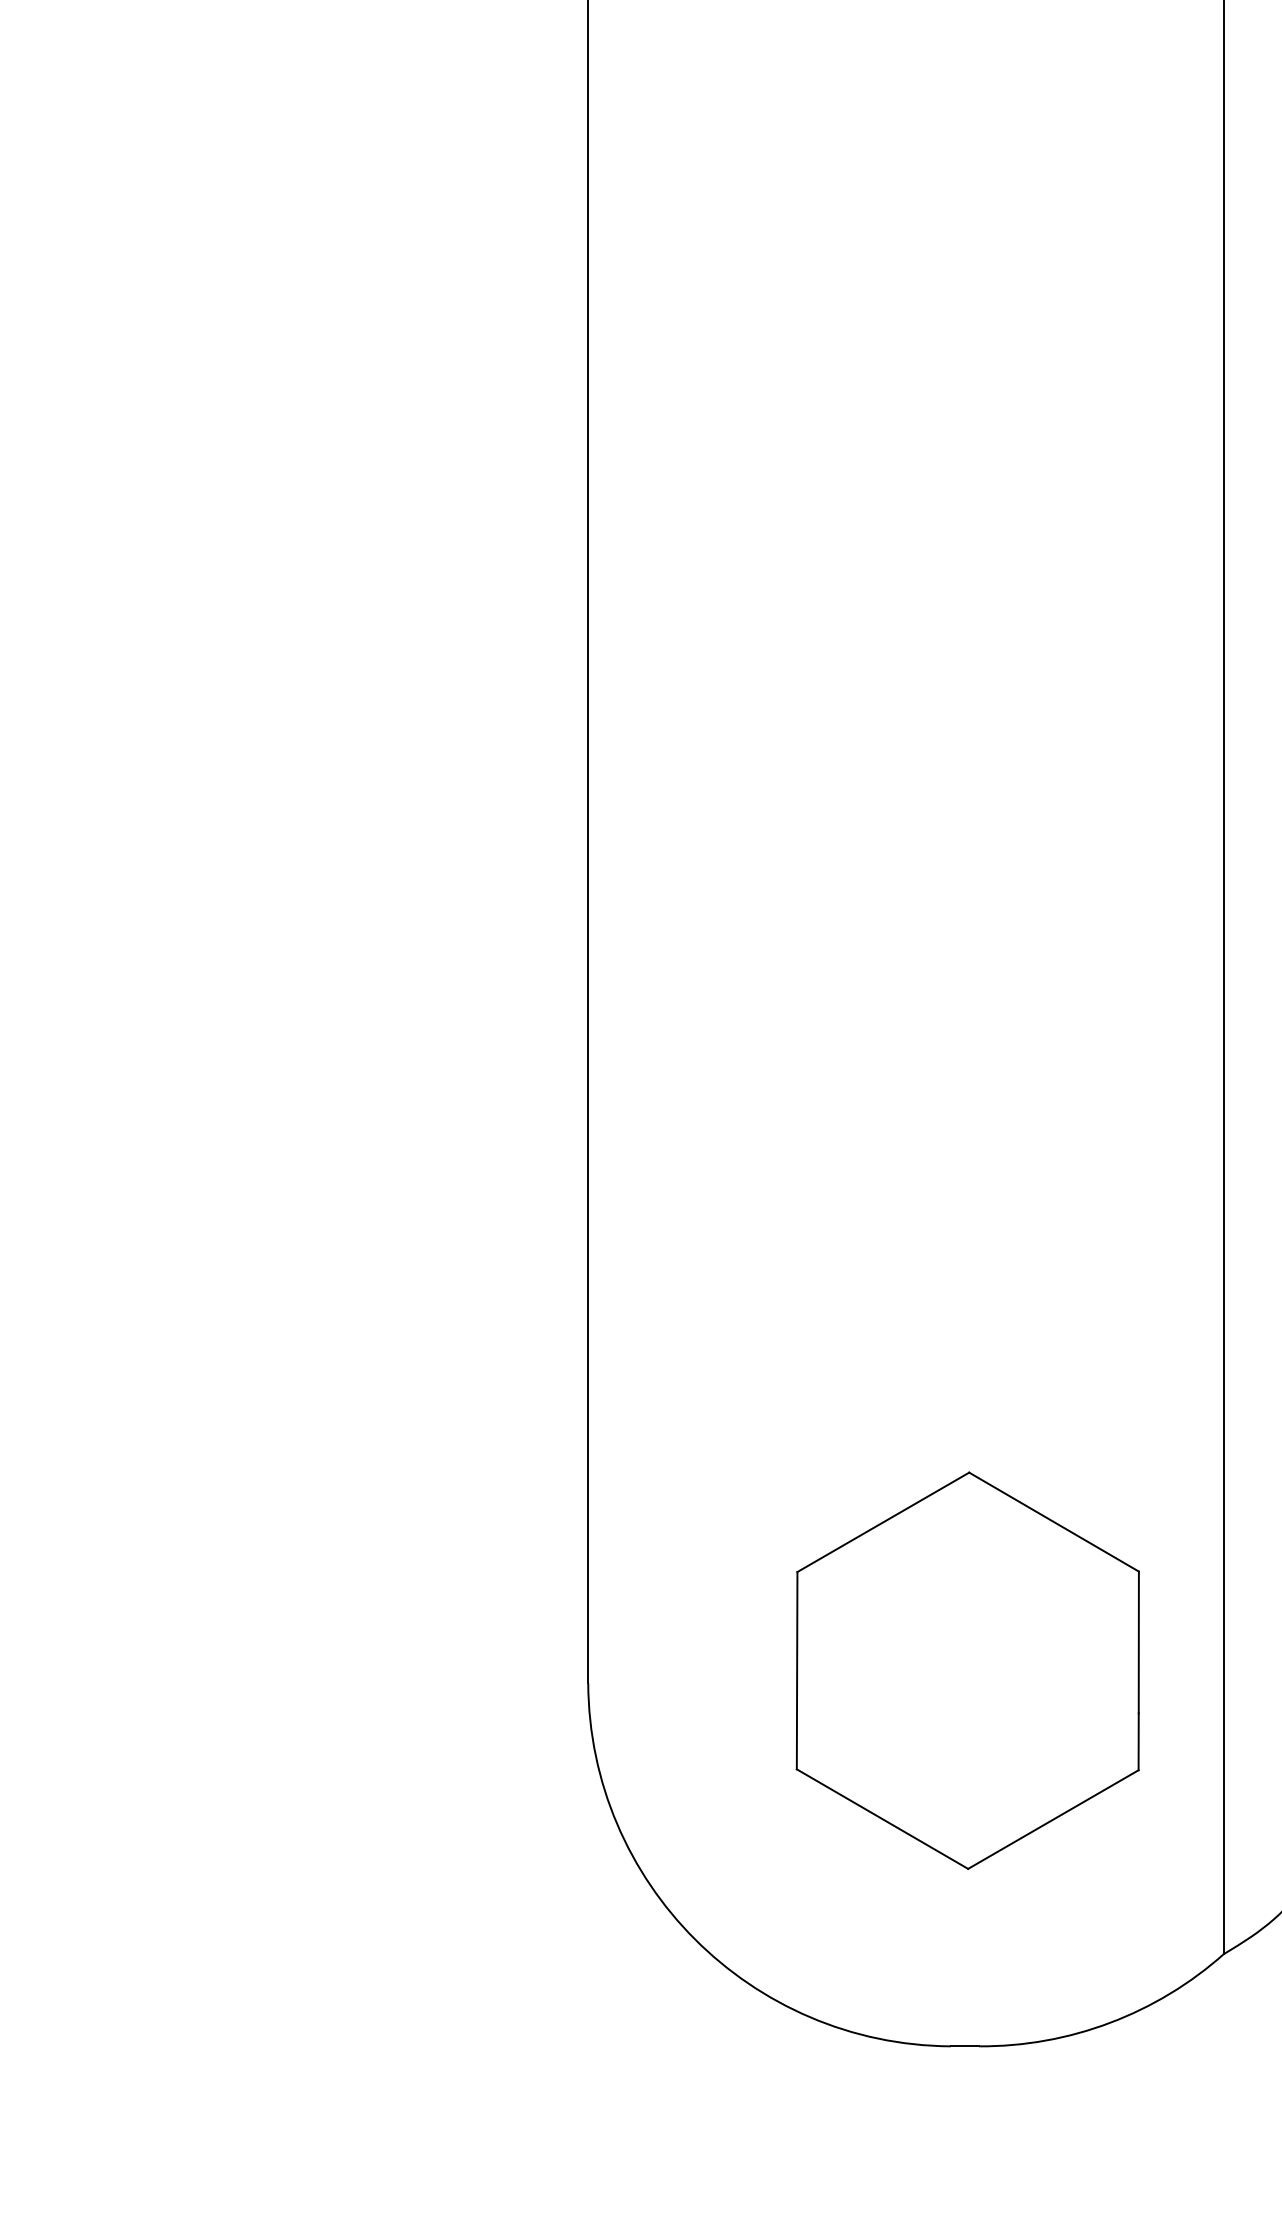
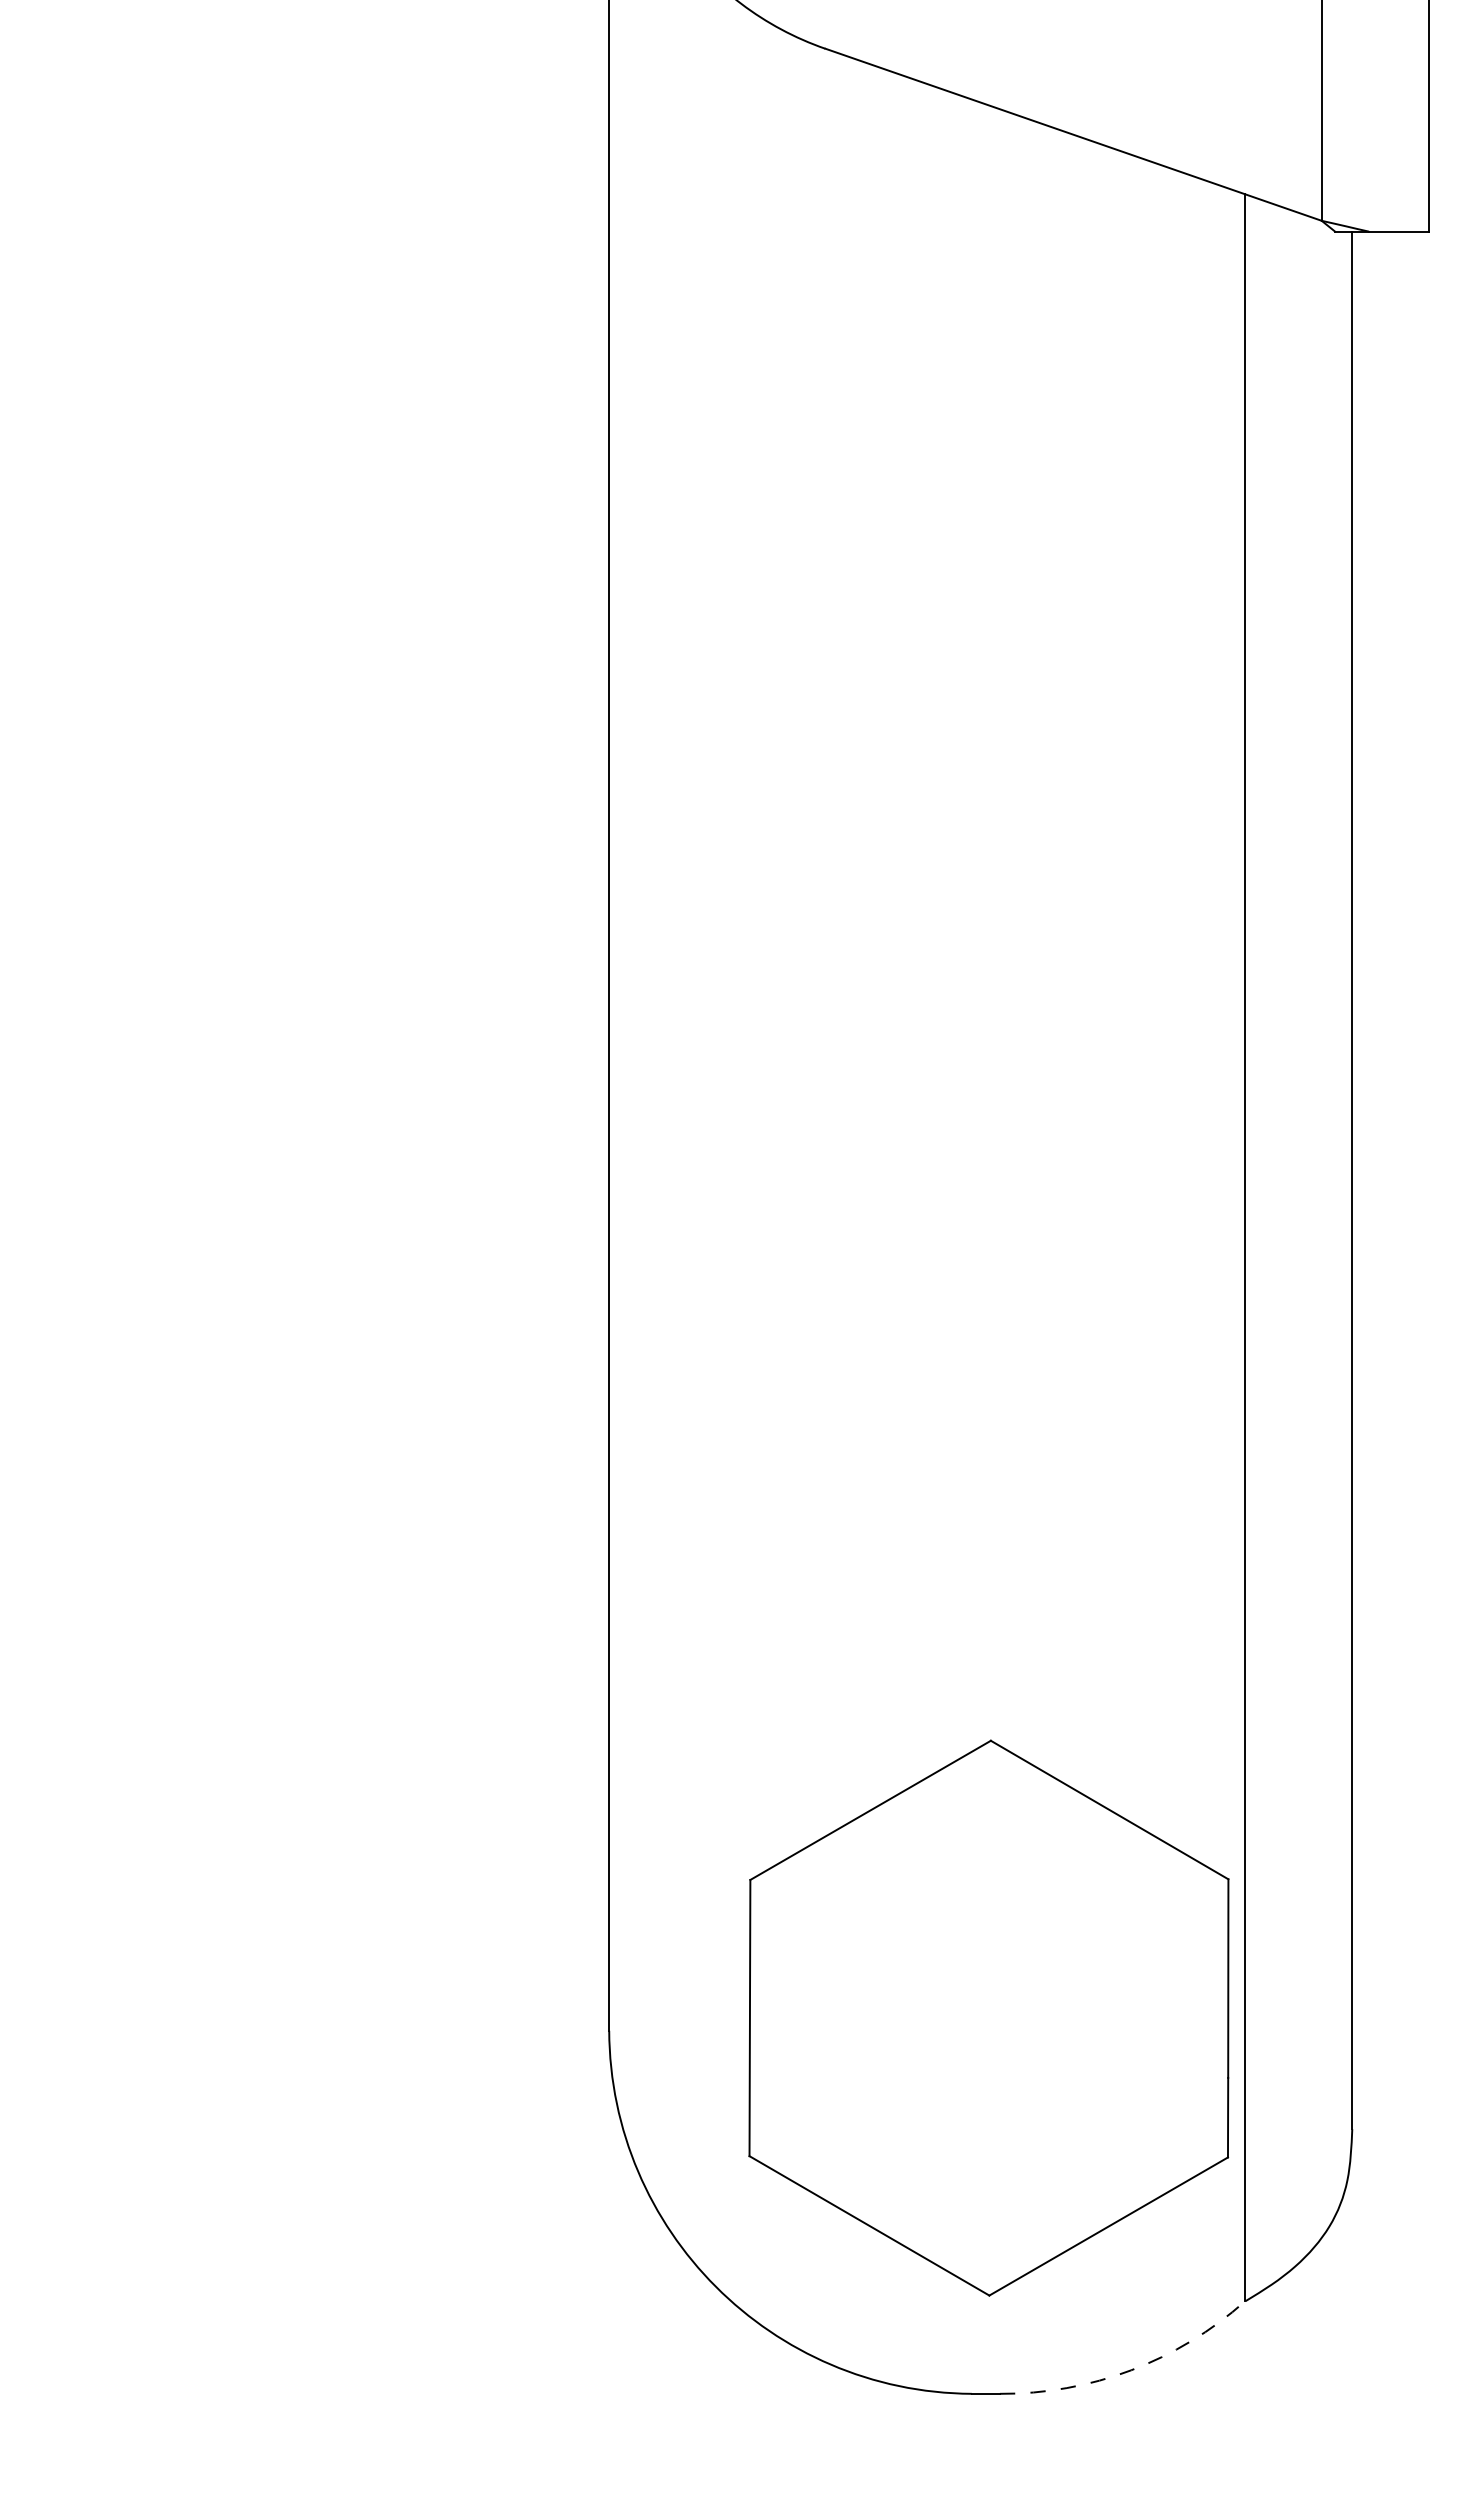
part: (967, 1671) -> (988, 2018), size x1.4
arc: (1110, 2023) -> (1131, 2370), solid -> dashed

